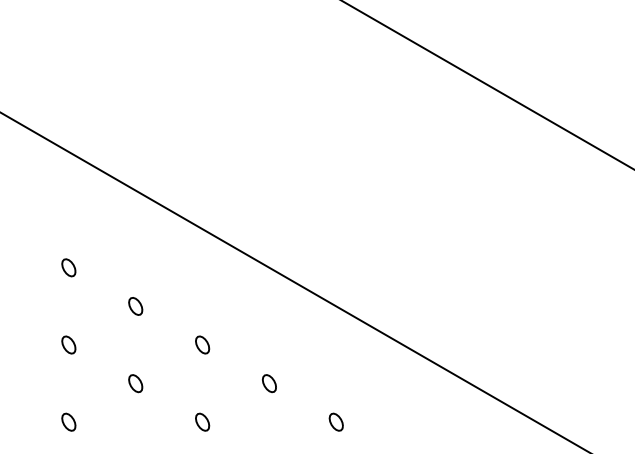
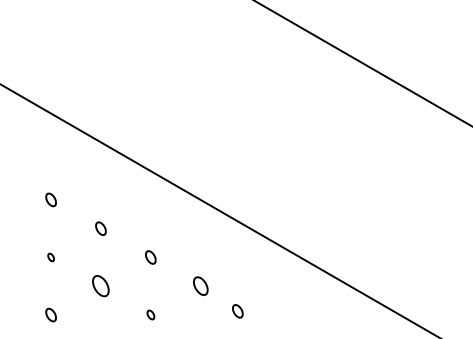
part: (68, 344) -> (50, 257), size x0.6
part: (135, 383) -> (100, 286), size x1.6
part: (268, 383) -> (199, 286), size x1.4
part: (202, 421) -> (150, 314), size x0.7
part: (335, 421) -> (237, 310), moved

